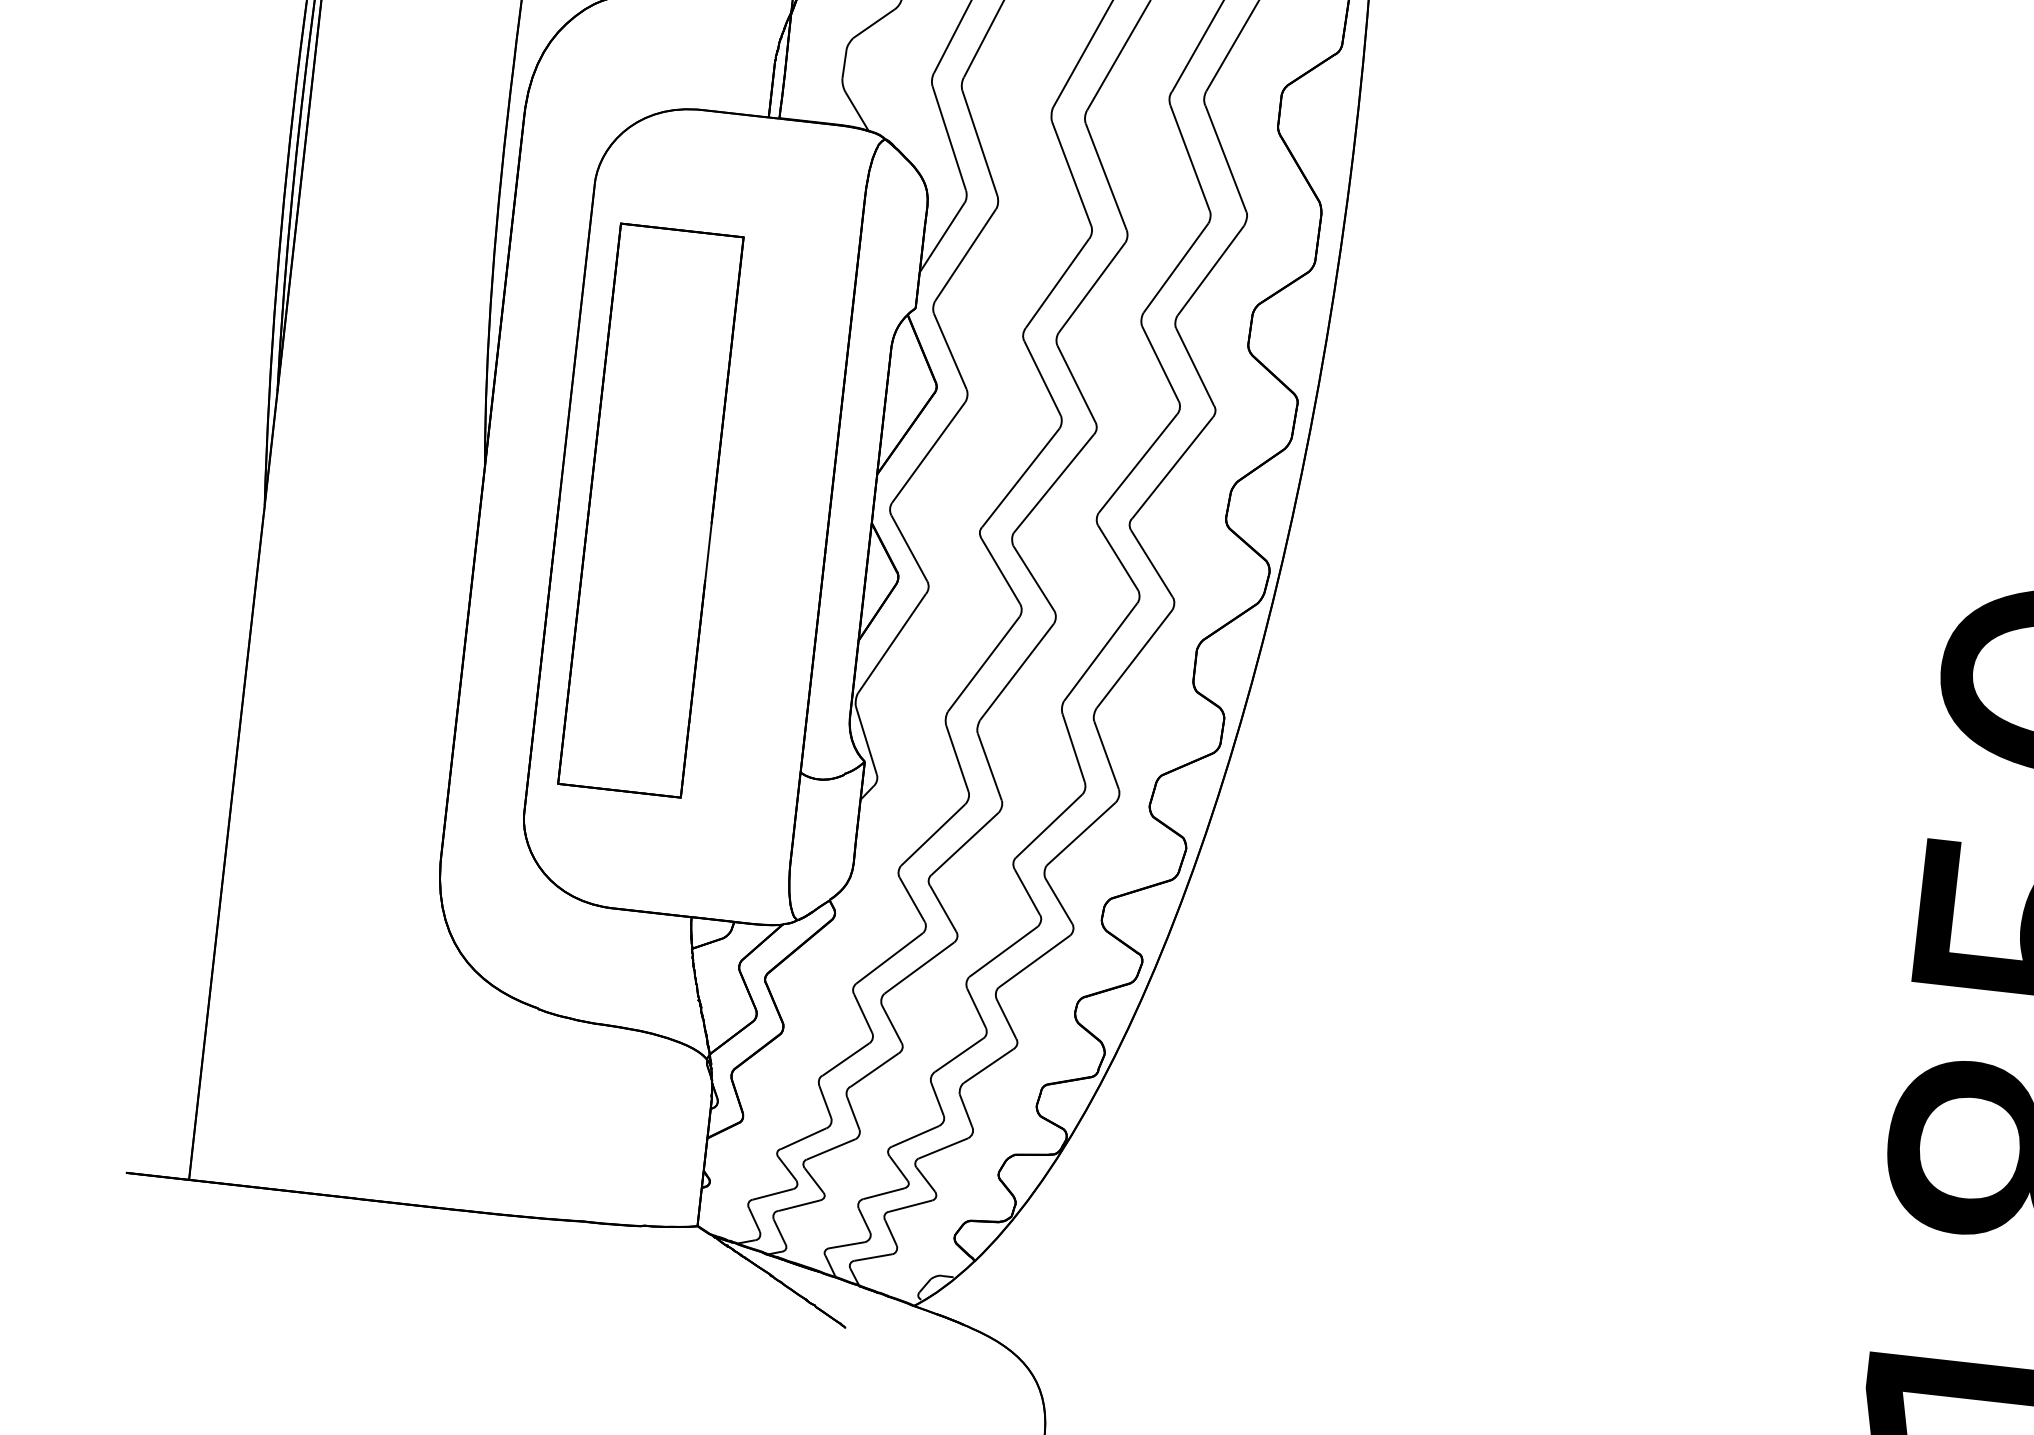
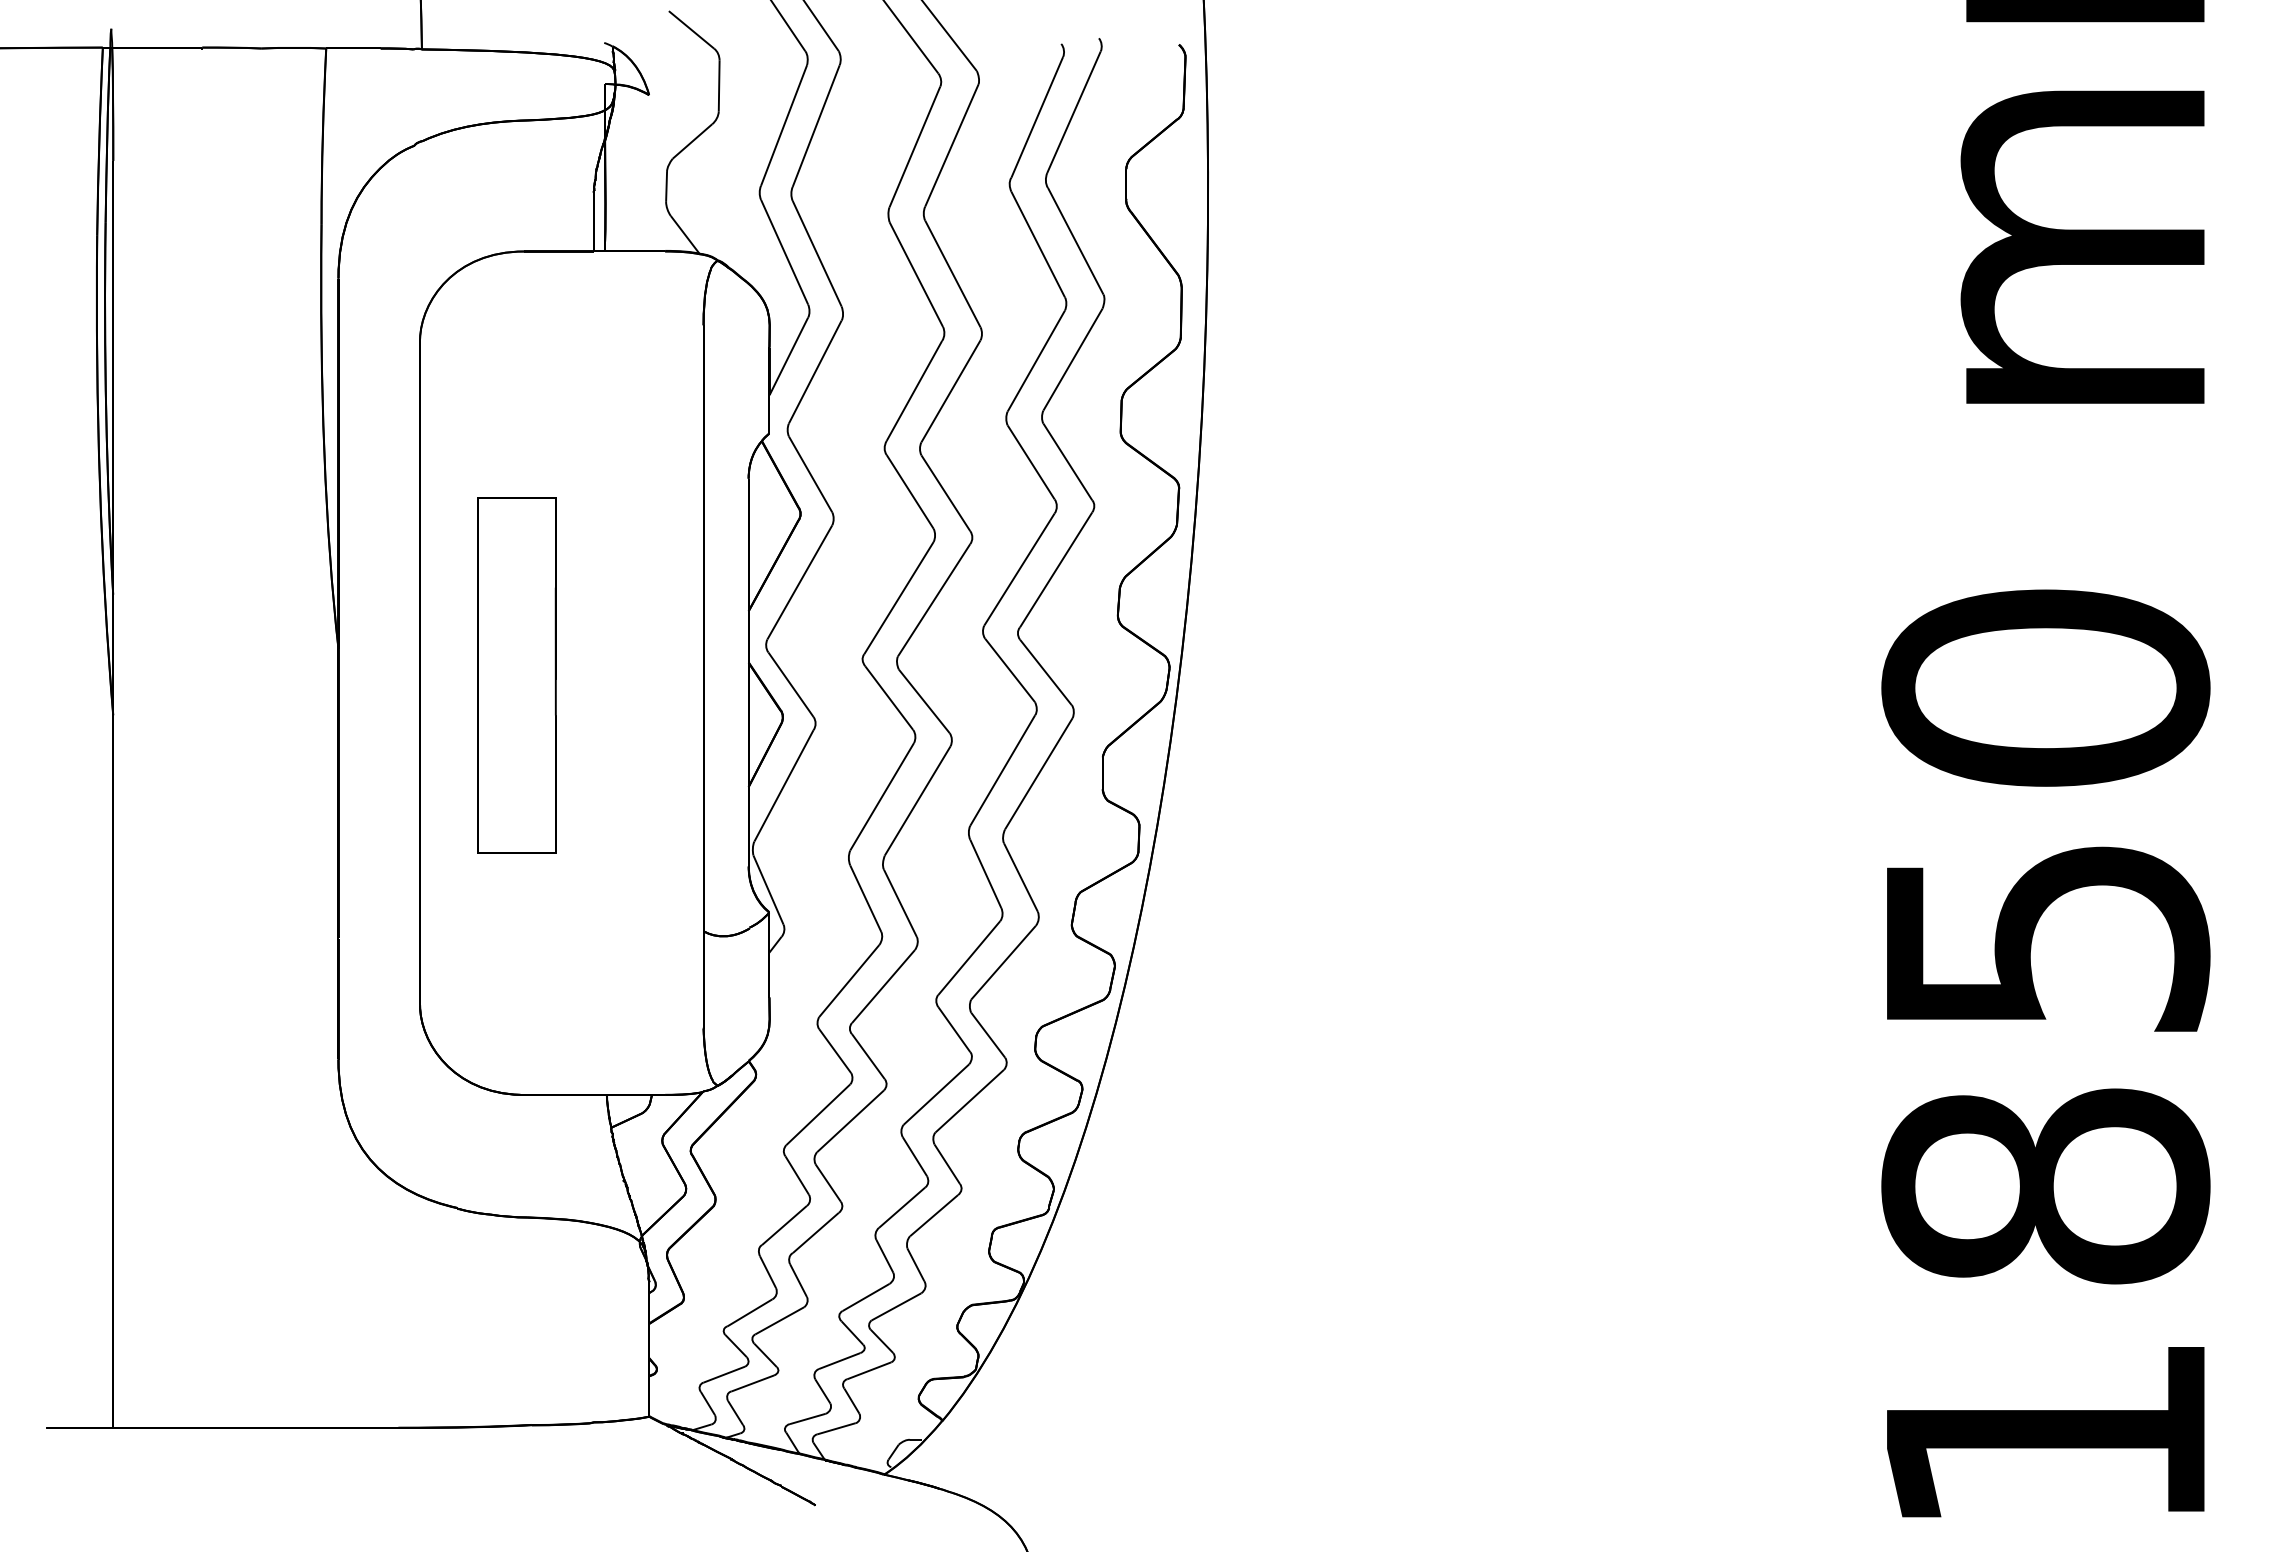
part: (650, 510) -> (516, 675), size x0.6

